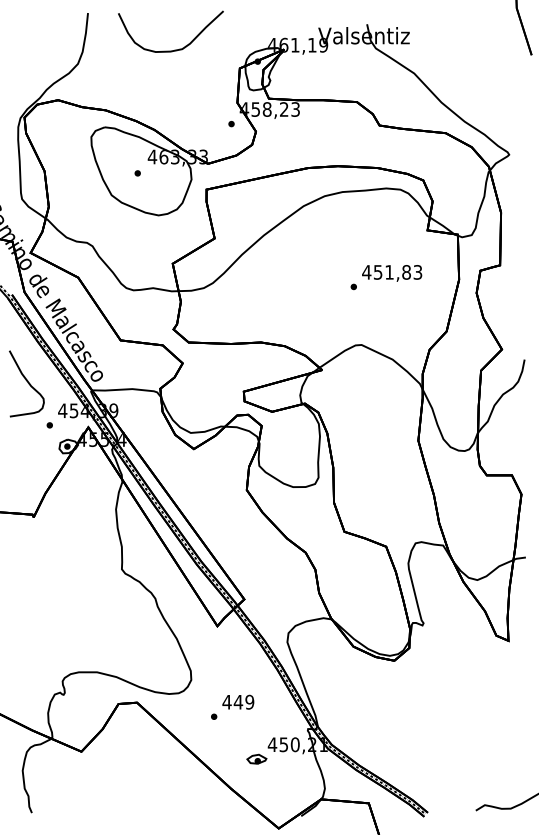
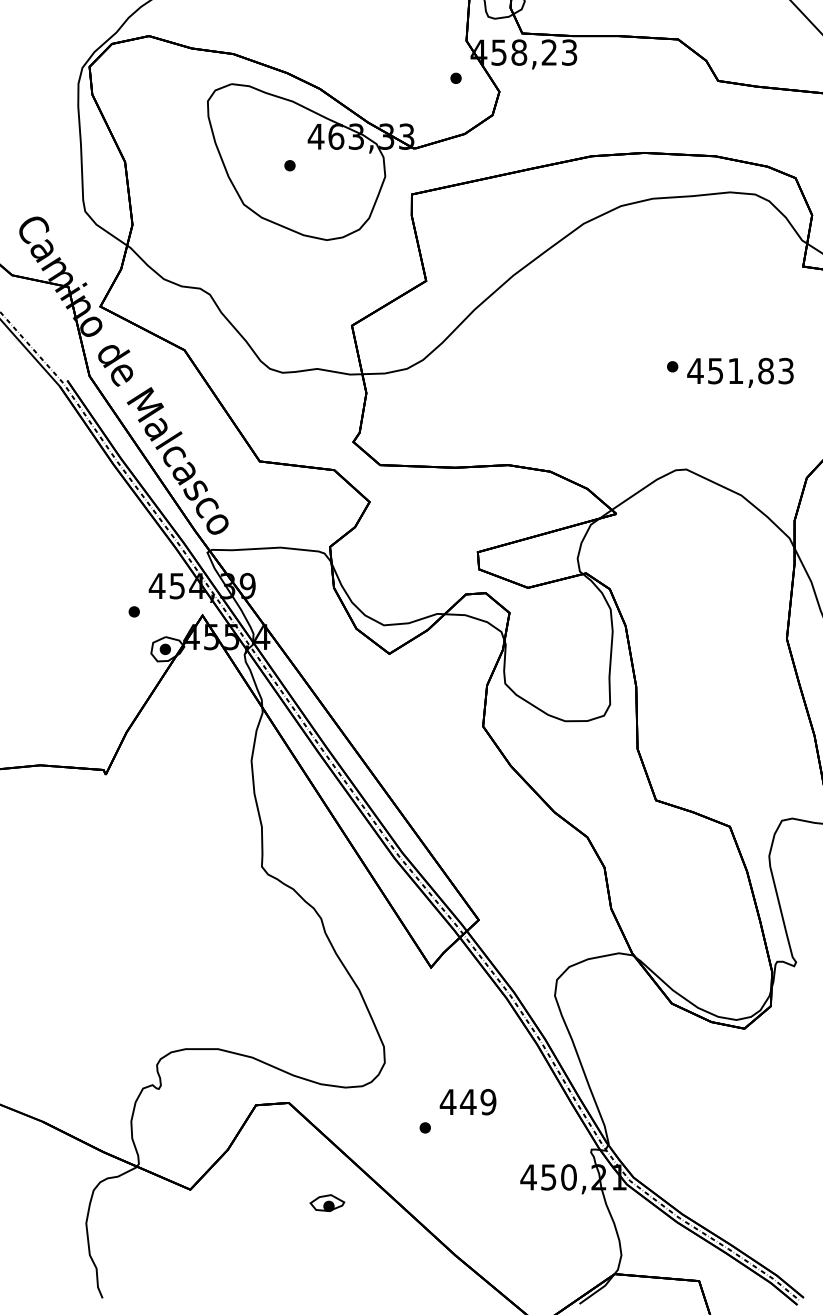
text: (392, 273) -> (741, 373), moved
curve: (27, 382) -> (94, 535), removed
part: (256, 758) -> (326, 1201), moved

